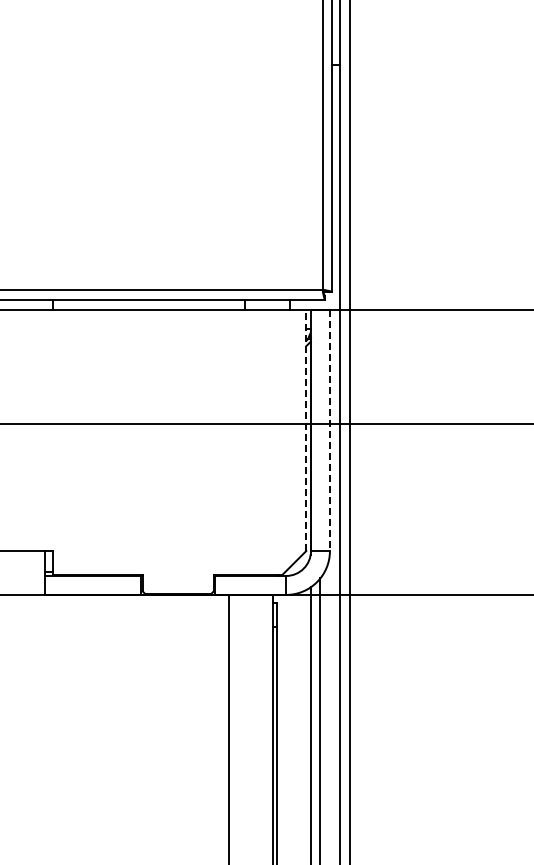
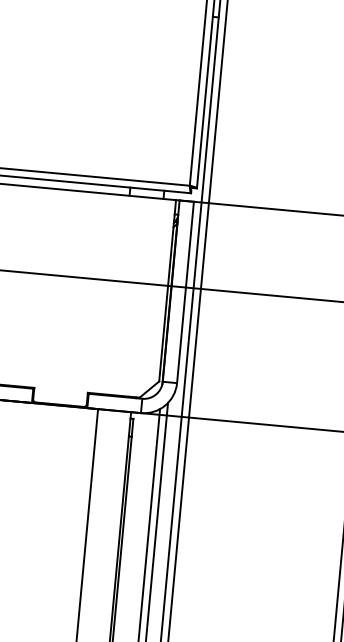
line: (306, 430) -> (167, 290), dashed -> solid
line: (329, 431) -> (185, 292), dashed -> solid

